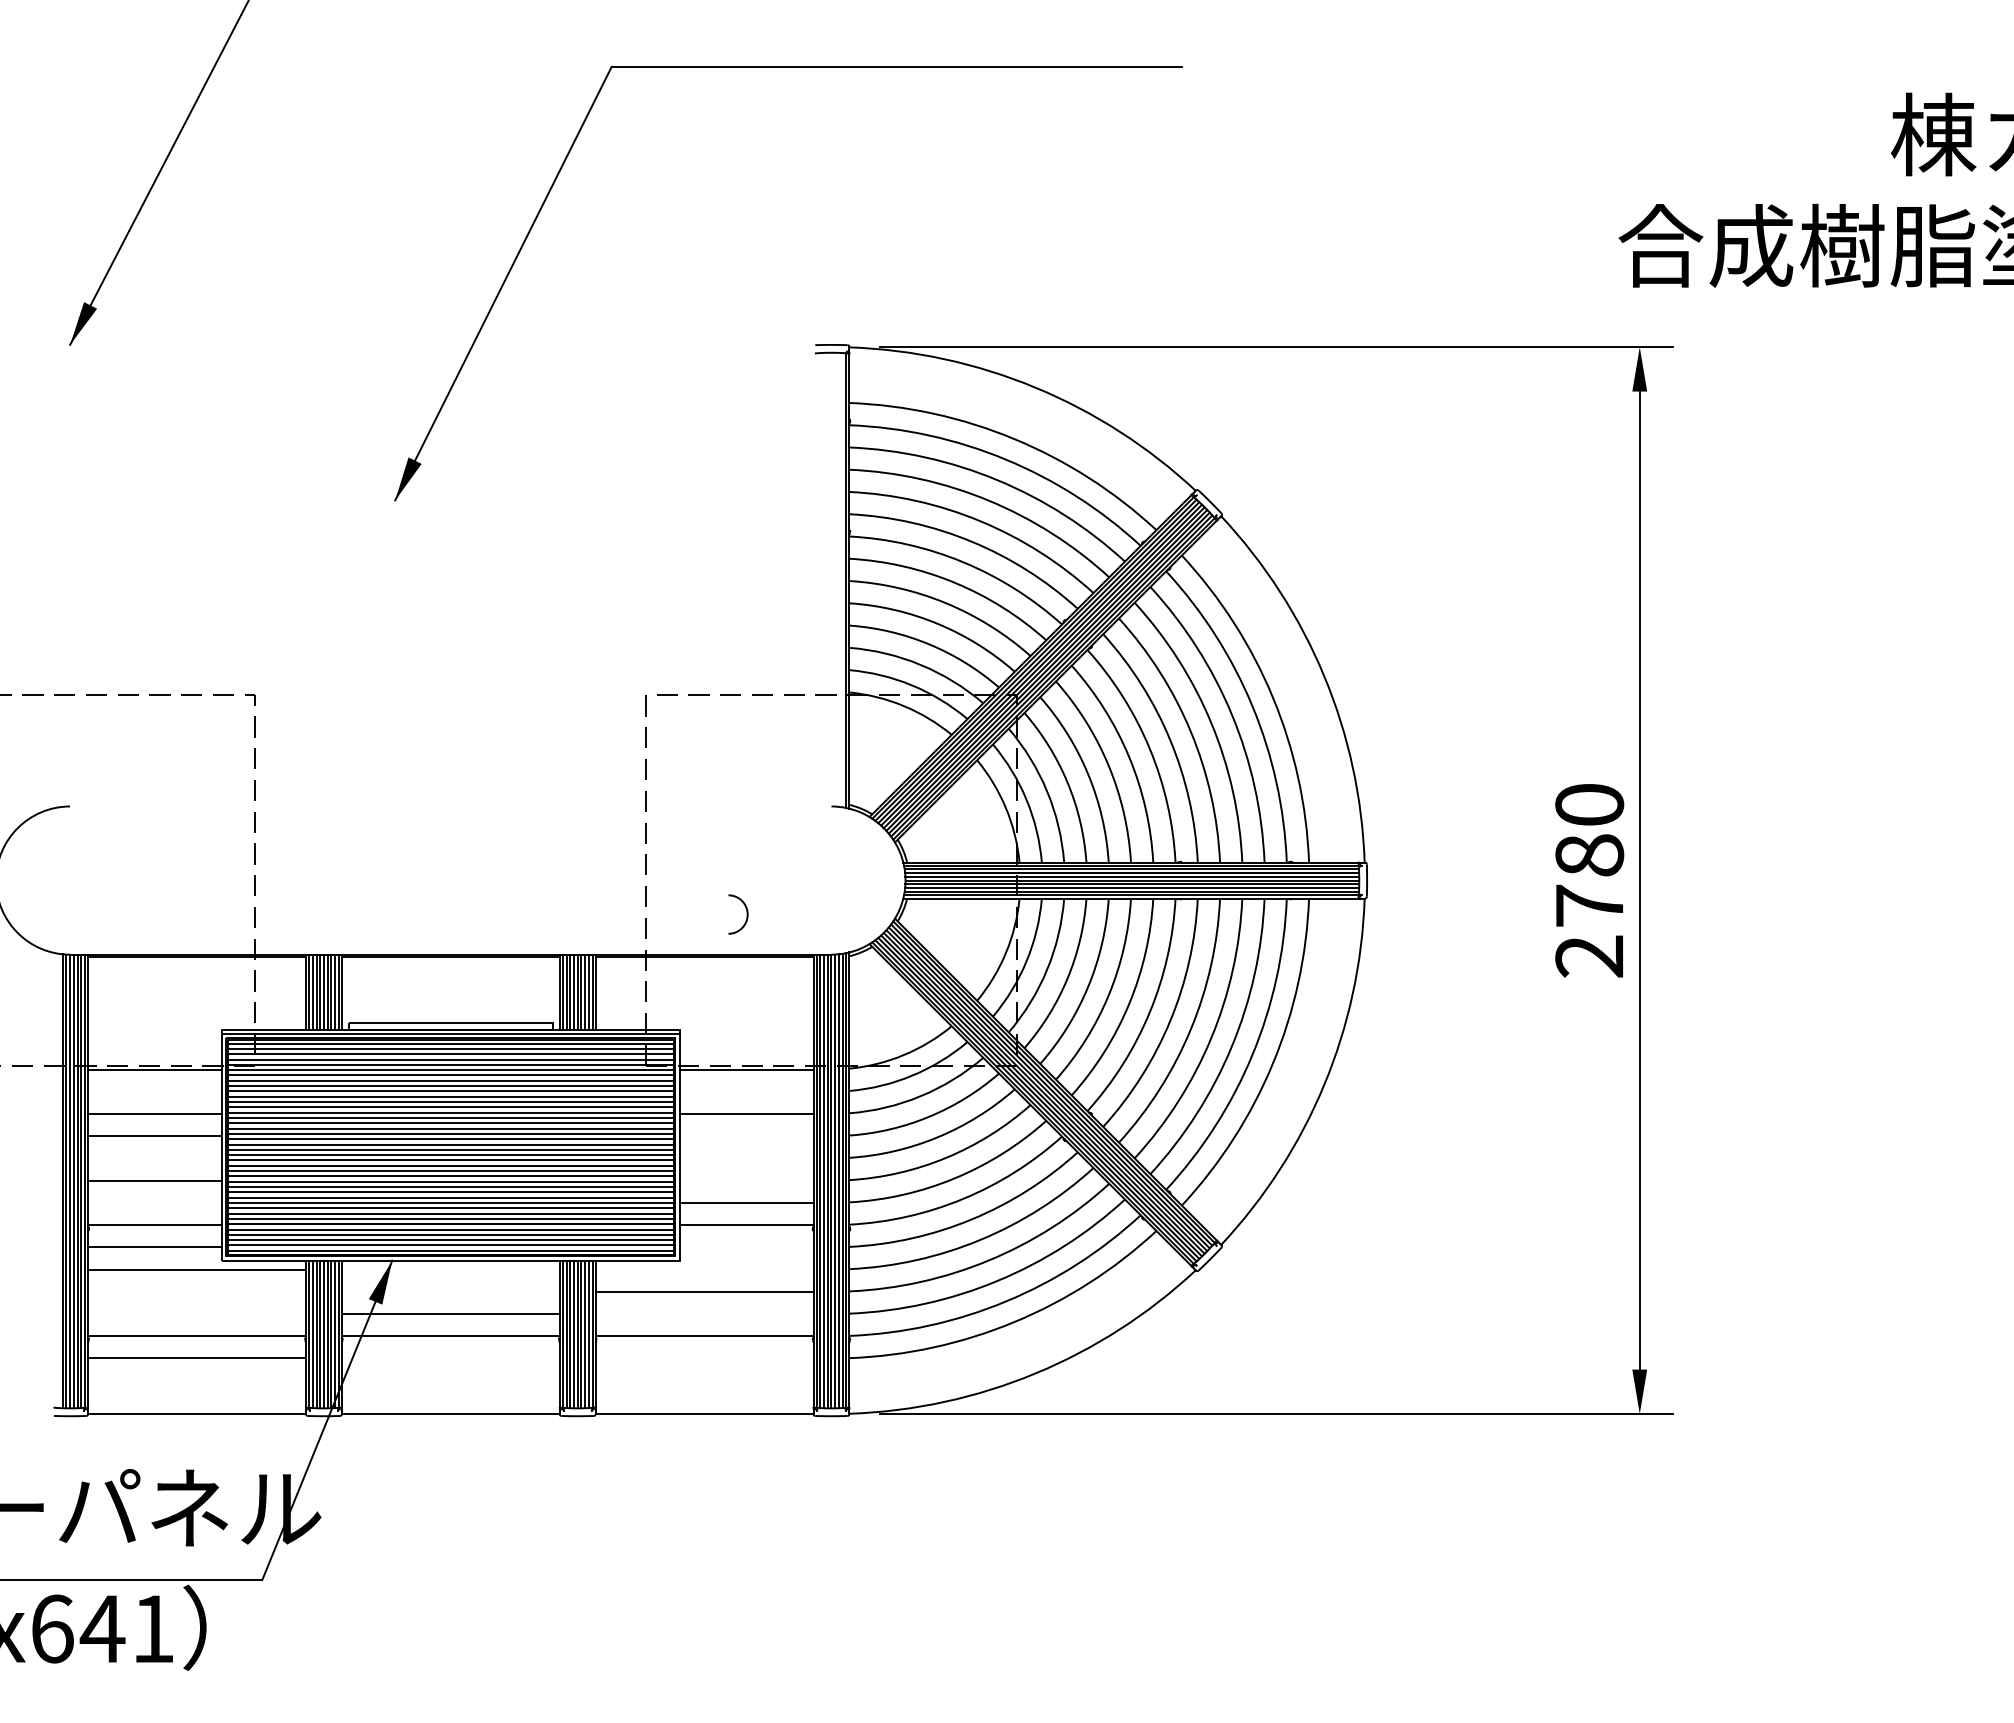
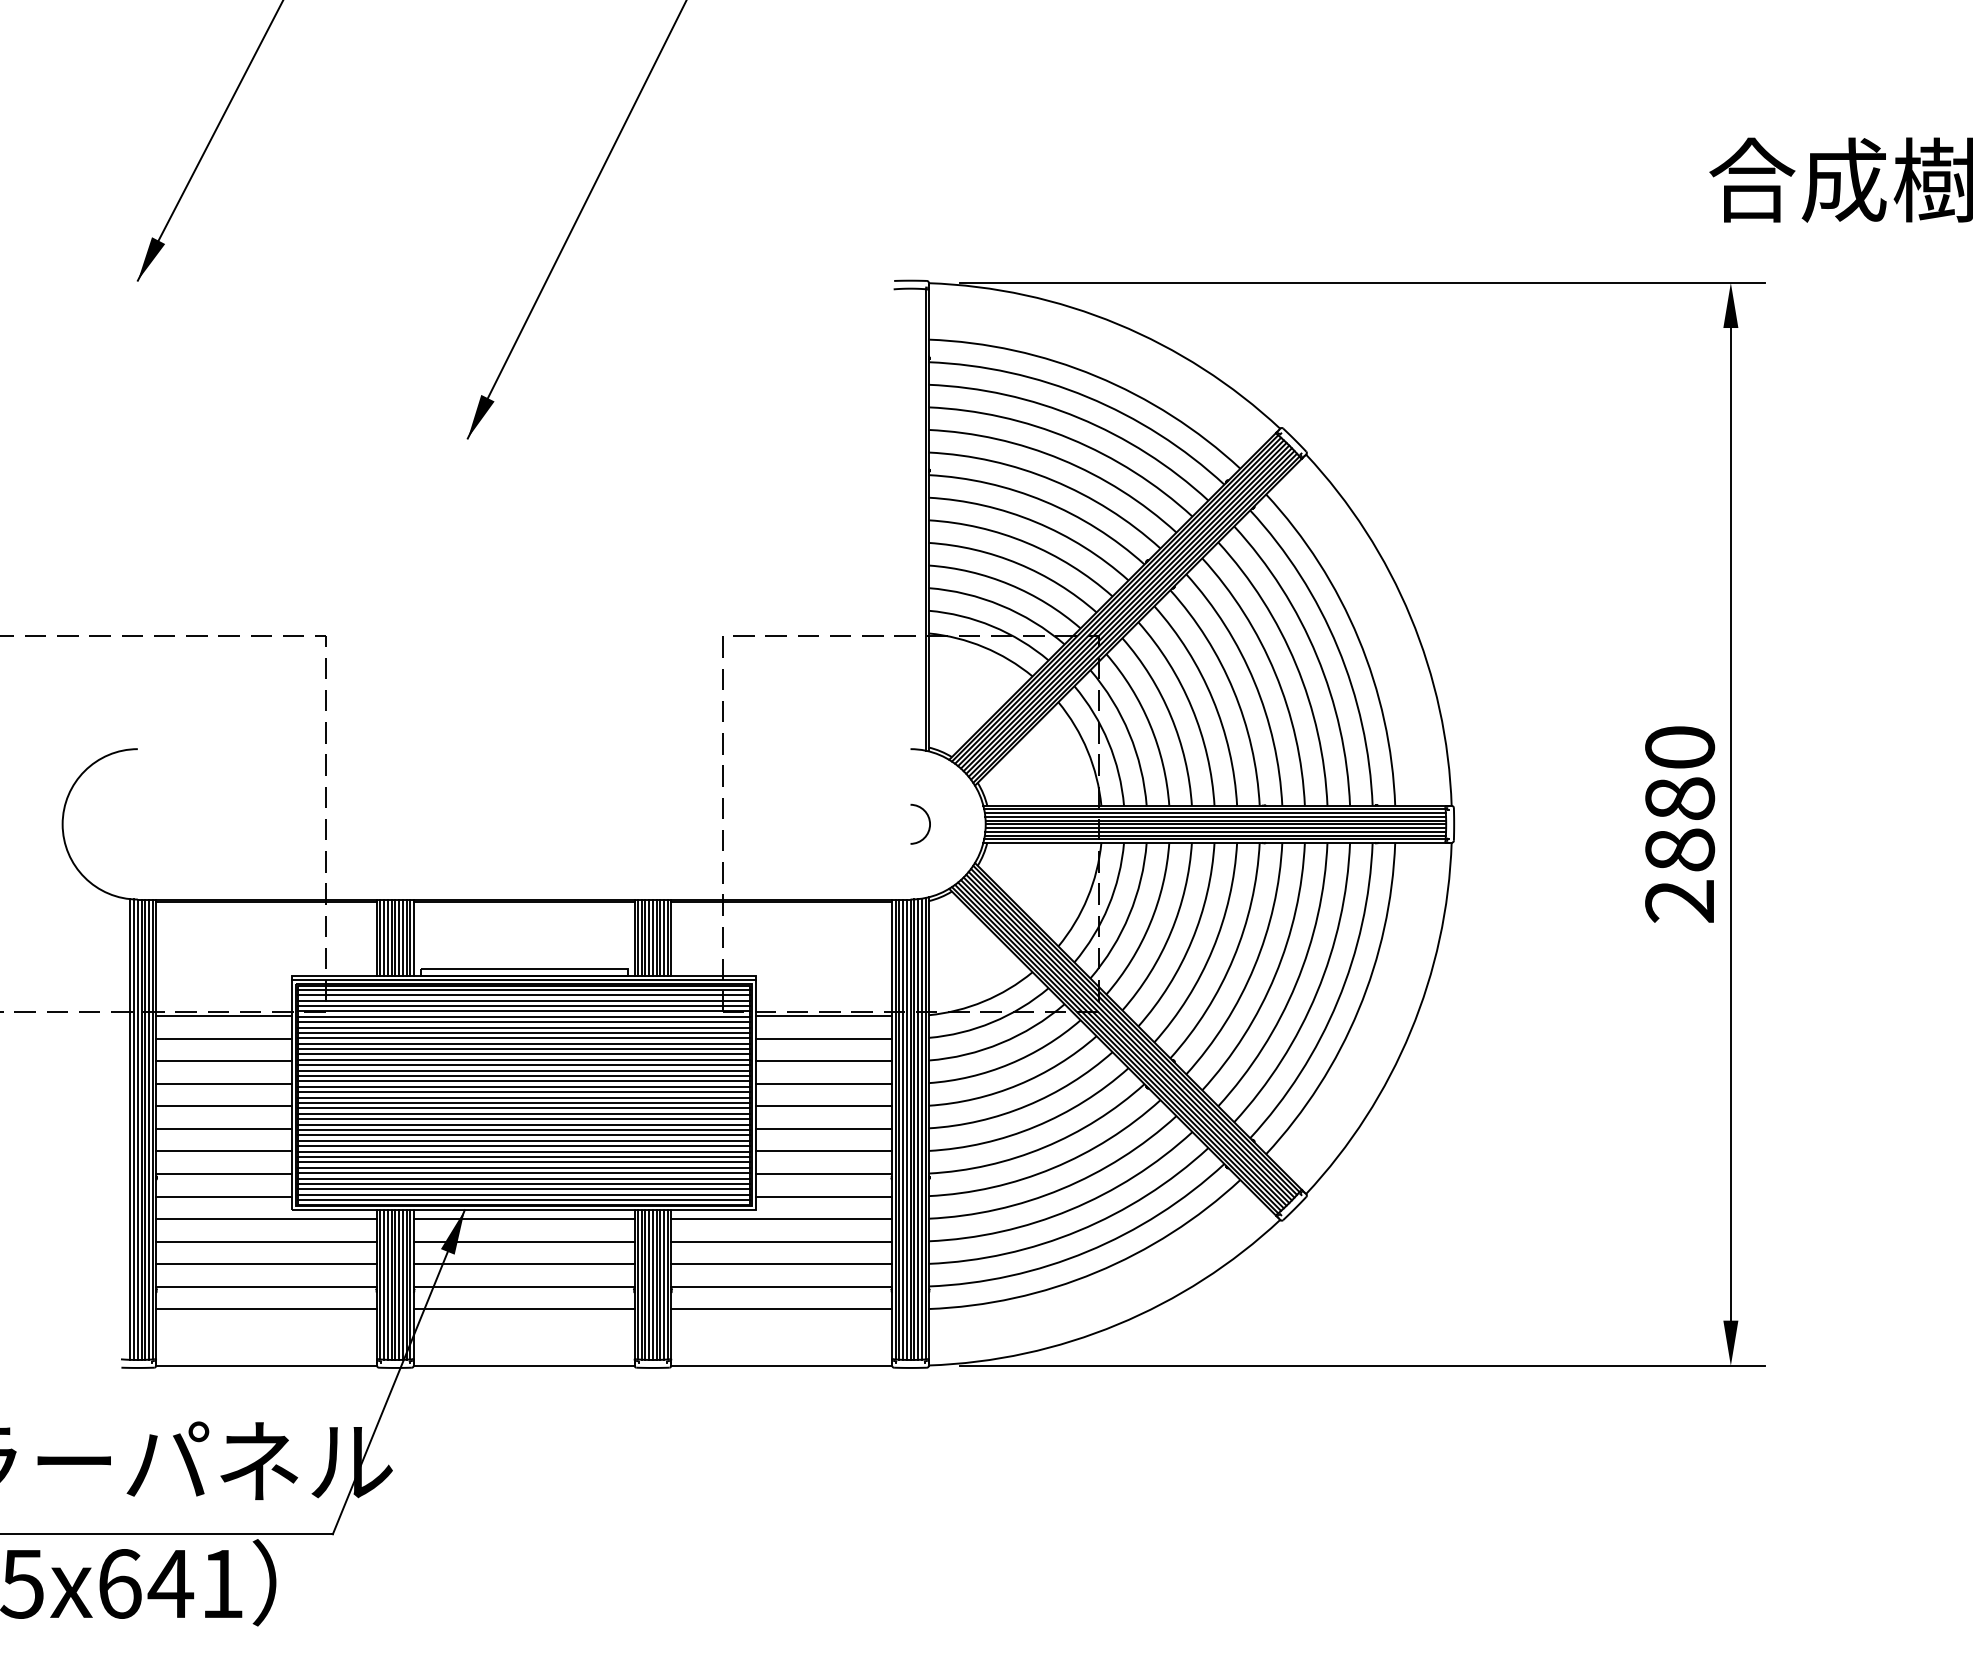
text: (1589, 905) -> (1679, 849), 2780 -> 2880
arc: (746, 914) -> (928, 824), moved
line: (154, 1091) -> (223, 1038), added
line: (746, 1091) -> (824, 1038), added
line: (746, 1136) -> (824, 1084), added
line: (154, 1158) -> (223, 1106), added
line: (746, 1158) -> (824, 1106), added
line: (746, 1180) -> (824, 1128), added
line: (154, 1202) -> (223, 1151), added
line: (746, 1247) -> (824, 1196), added
line: (450, 1269) -> (523, 1219), added
line: (704, 1269) -> (781, 1219), added
line: (196, 1291) -> (266, 1241), added
line: (450, 1291) -> (523, 1241), added
line: (196, 1314) -> (266, 1264), added
line: (704, 1314) -> (781, 1264), added
line: (450, 1358) -> (523, 1309), added
line: (704, 1358) -> (781, 1309), added

